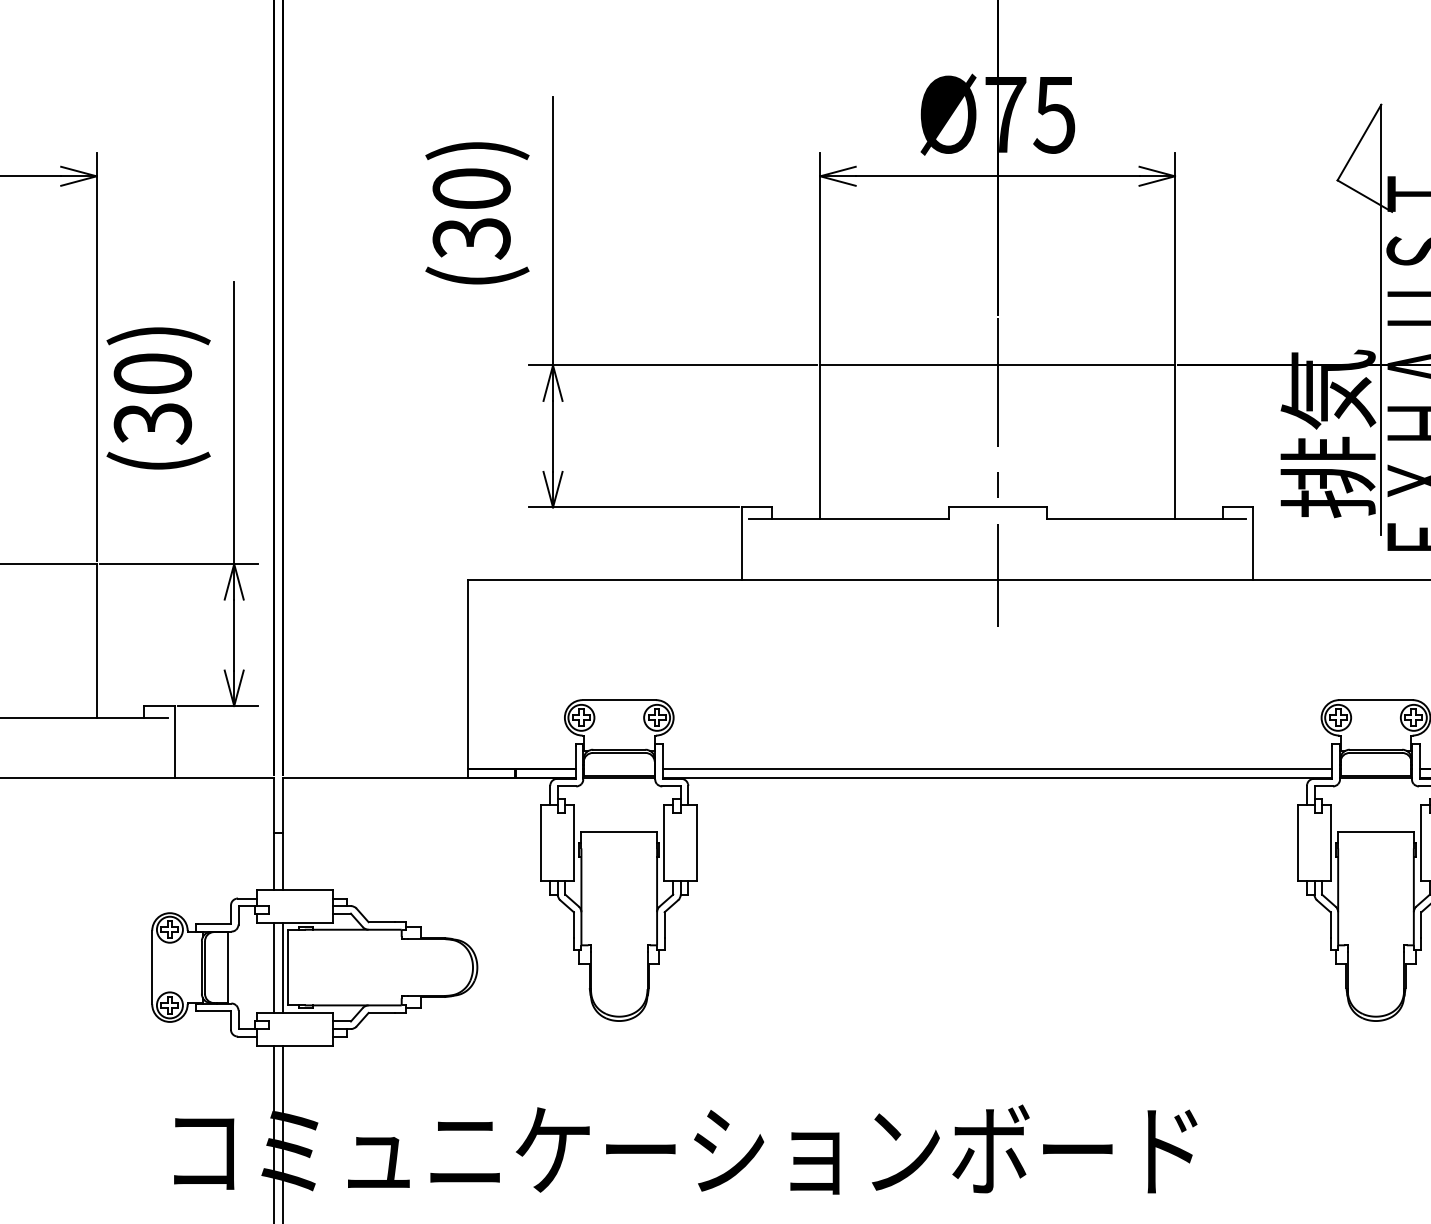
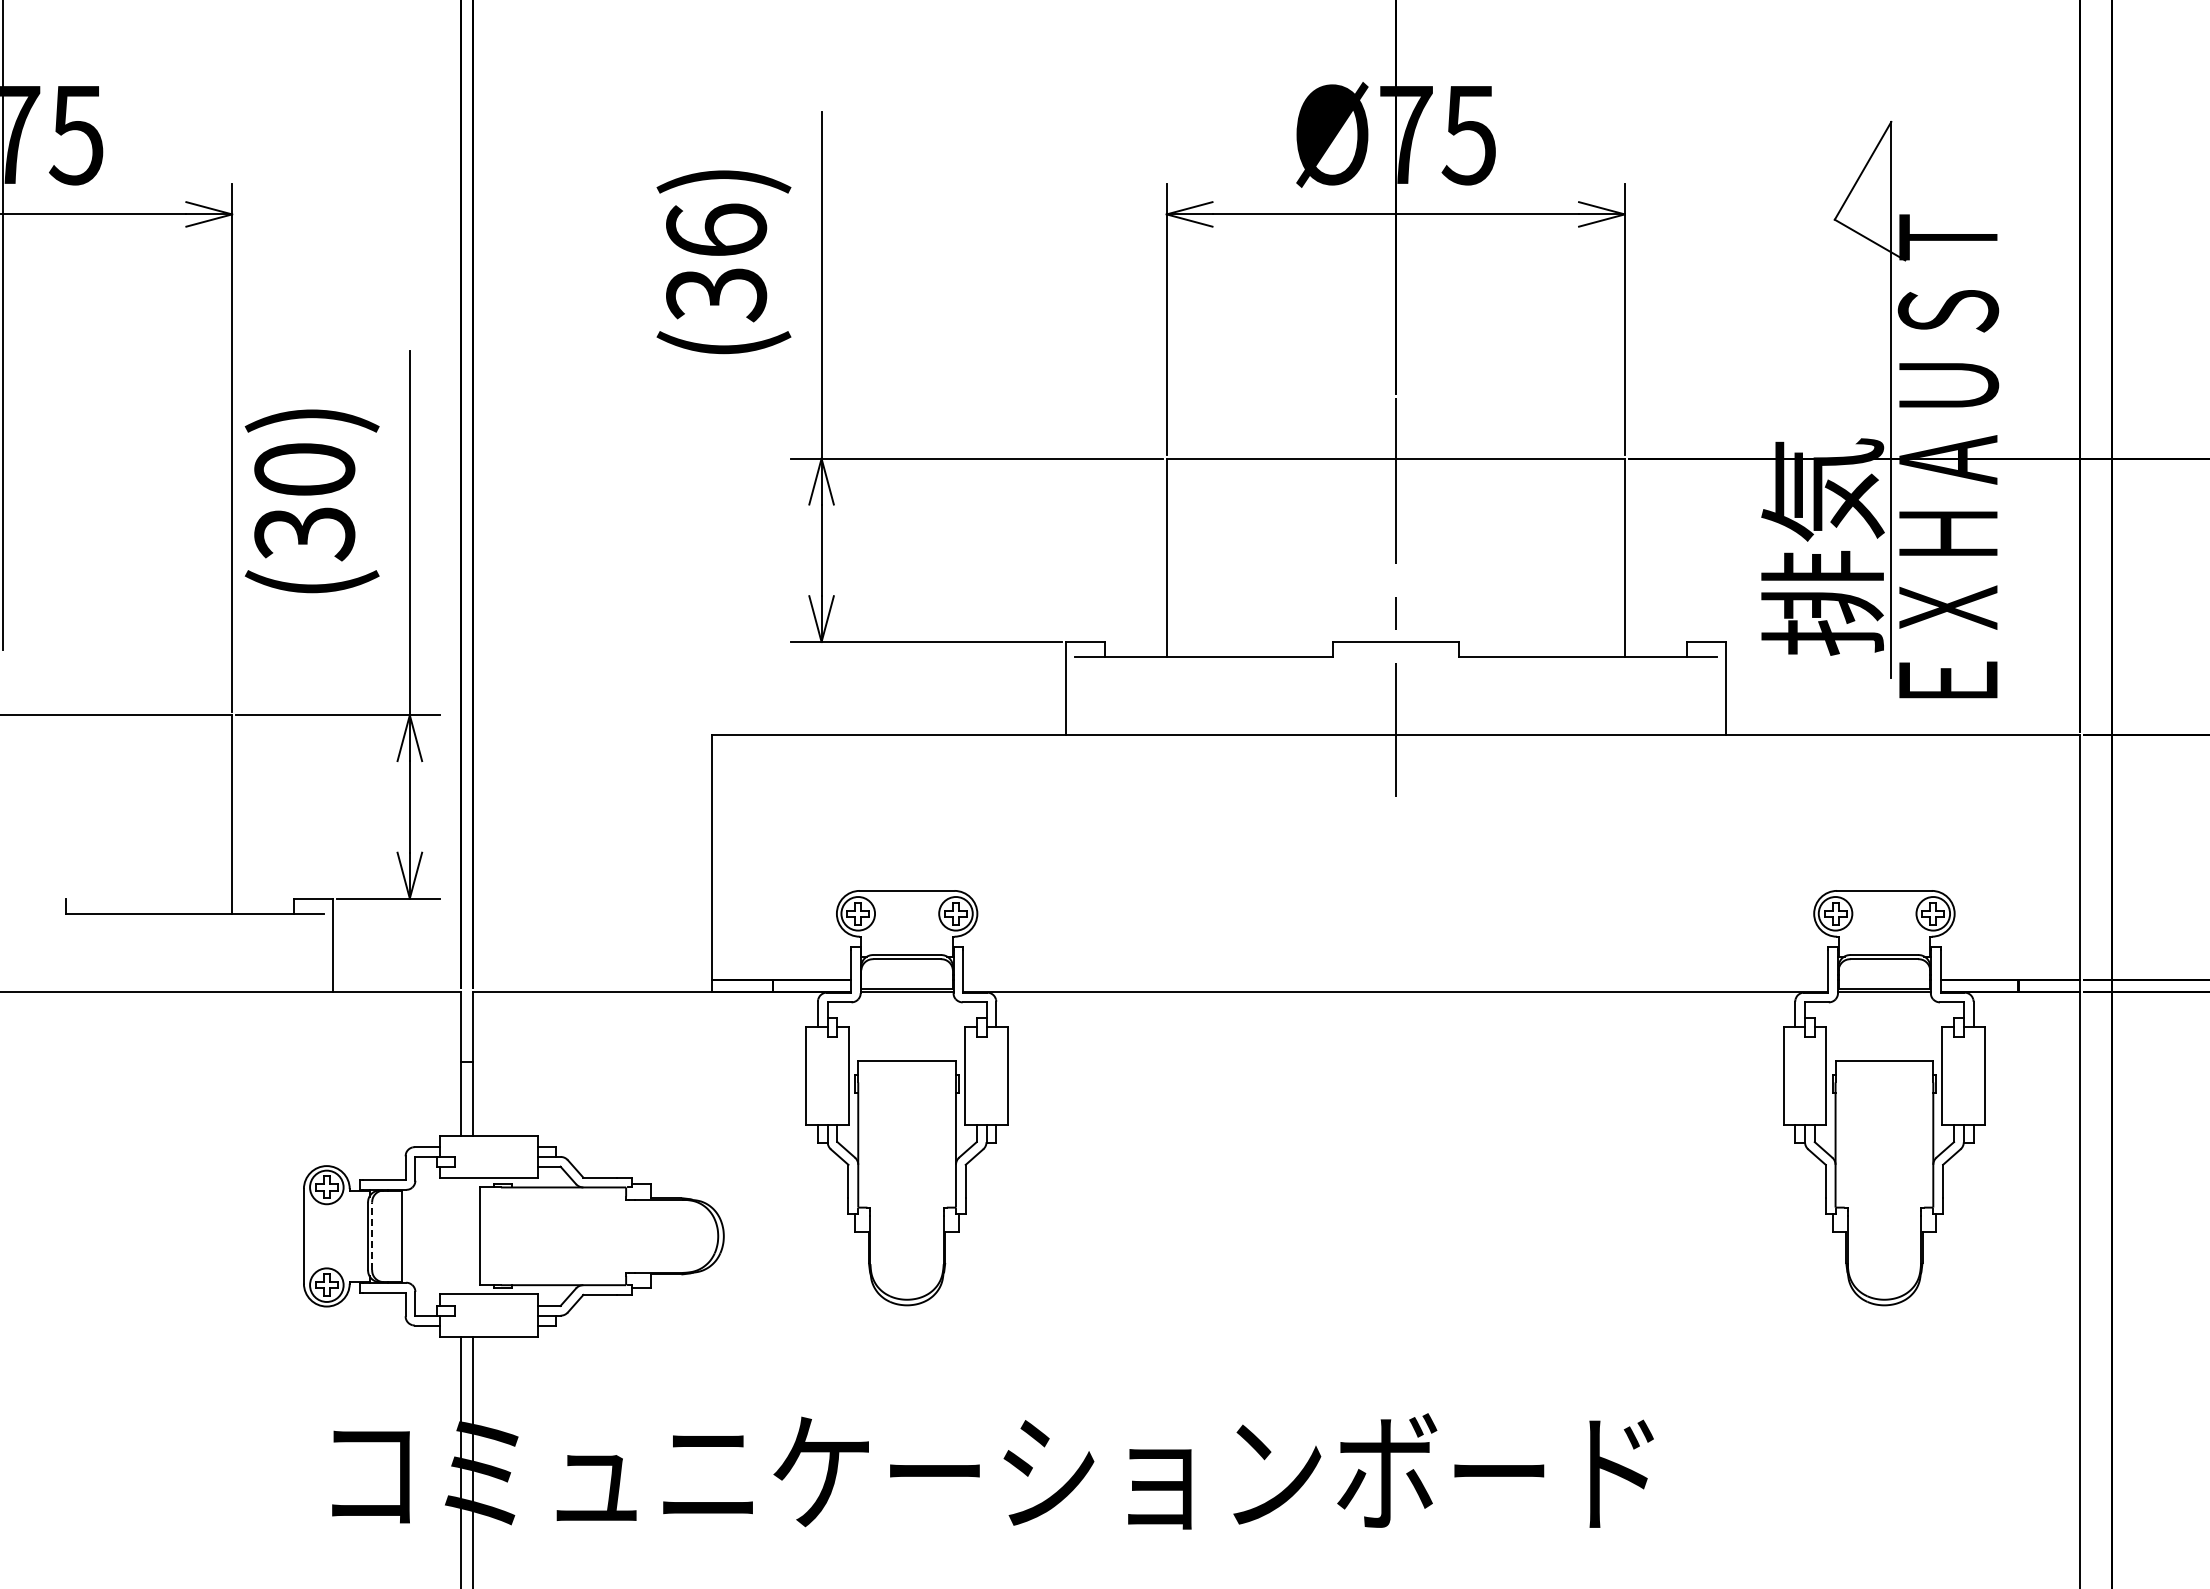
text: (471, 187) -> (716, 229), (30) -> (36)
line: (997, 768) -> (1395, 979), removed
line: (205, 967) -> (372, 1236), solid -> dashed
line: (274, 967) -> (461, 1236), removed
line: (283, 967) -> (473, 1236), removed

